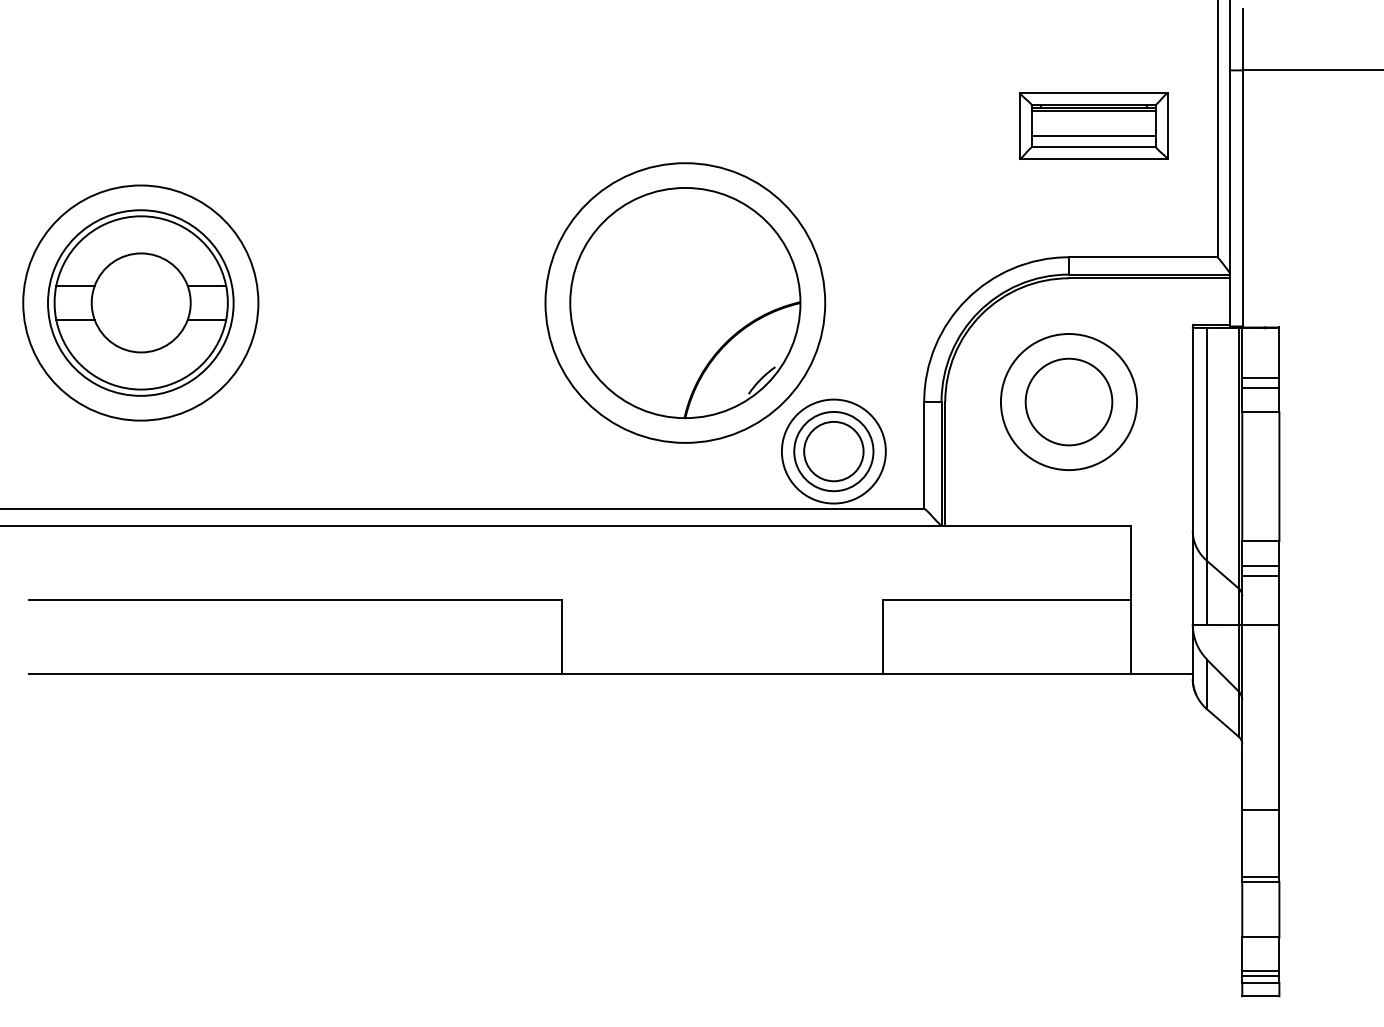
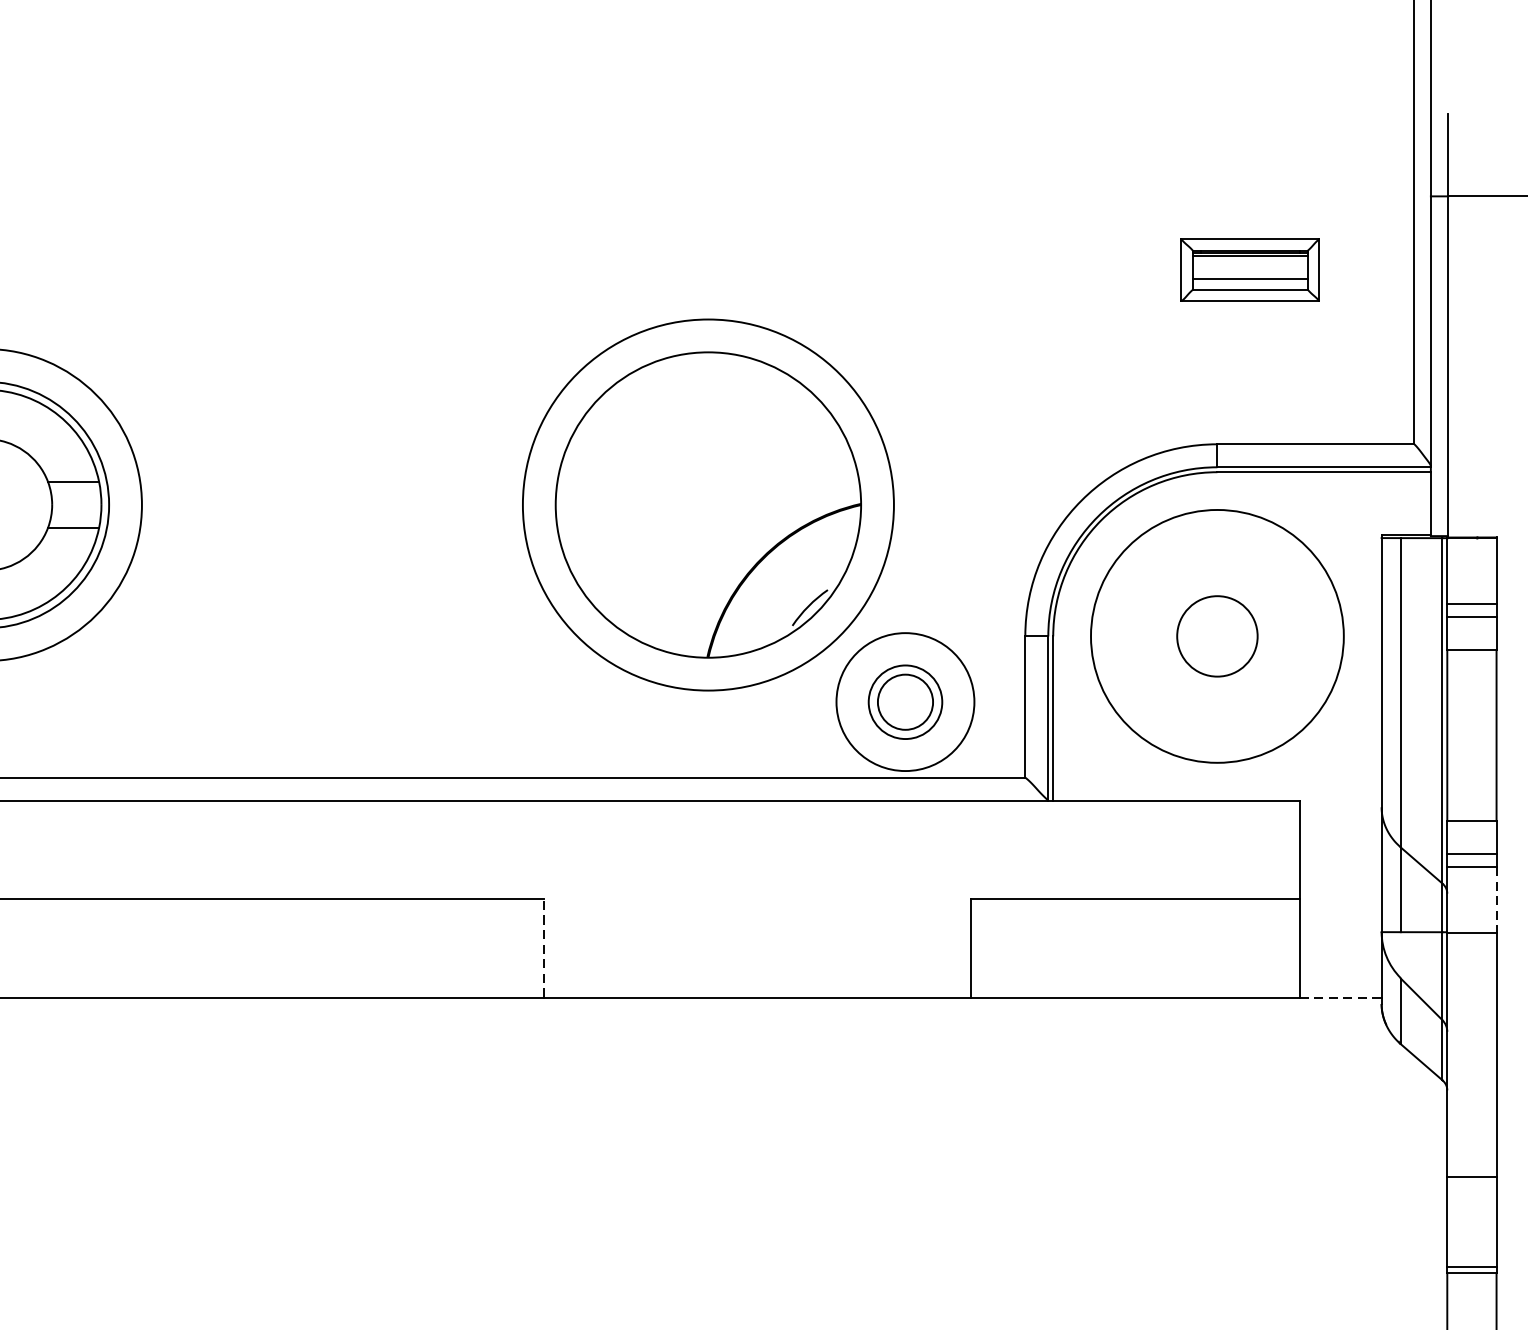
part: (1093, 125) -> (1249, 269), size x0.7
circle: (1068, 401) -> (1216, 635), size x0.7
circle: (1068, 402) -> (1216, 636), size x1.4
part: (833, 451) -> (904, 701), size x0.7
line: (1279, 600) -> (1496, 899), solid -> dashed
line: (561, 636) -> (544, 947), solid -> dashed
line: (1161, 674) -> (1340, 997), solid -> dashed

